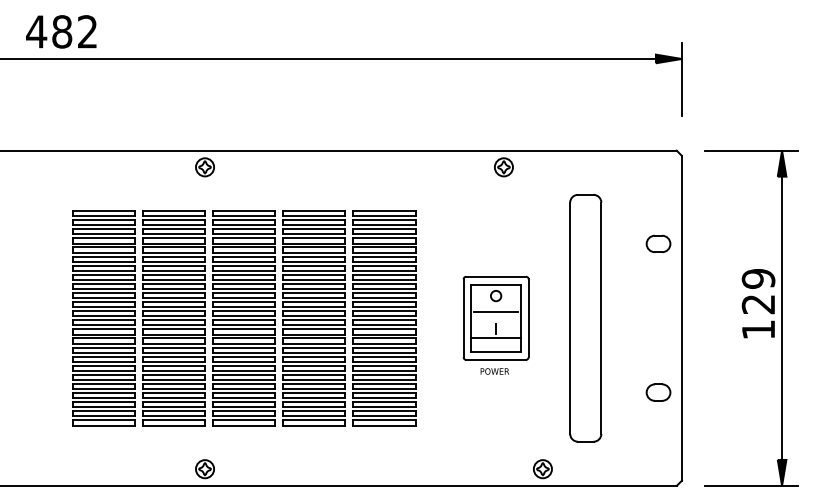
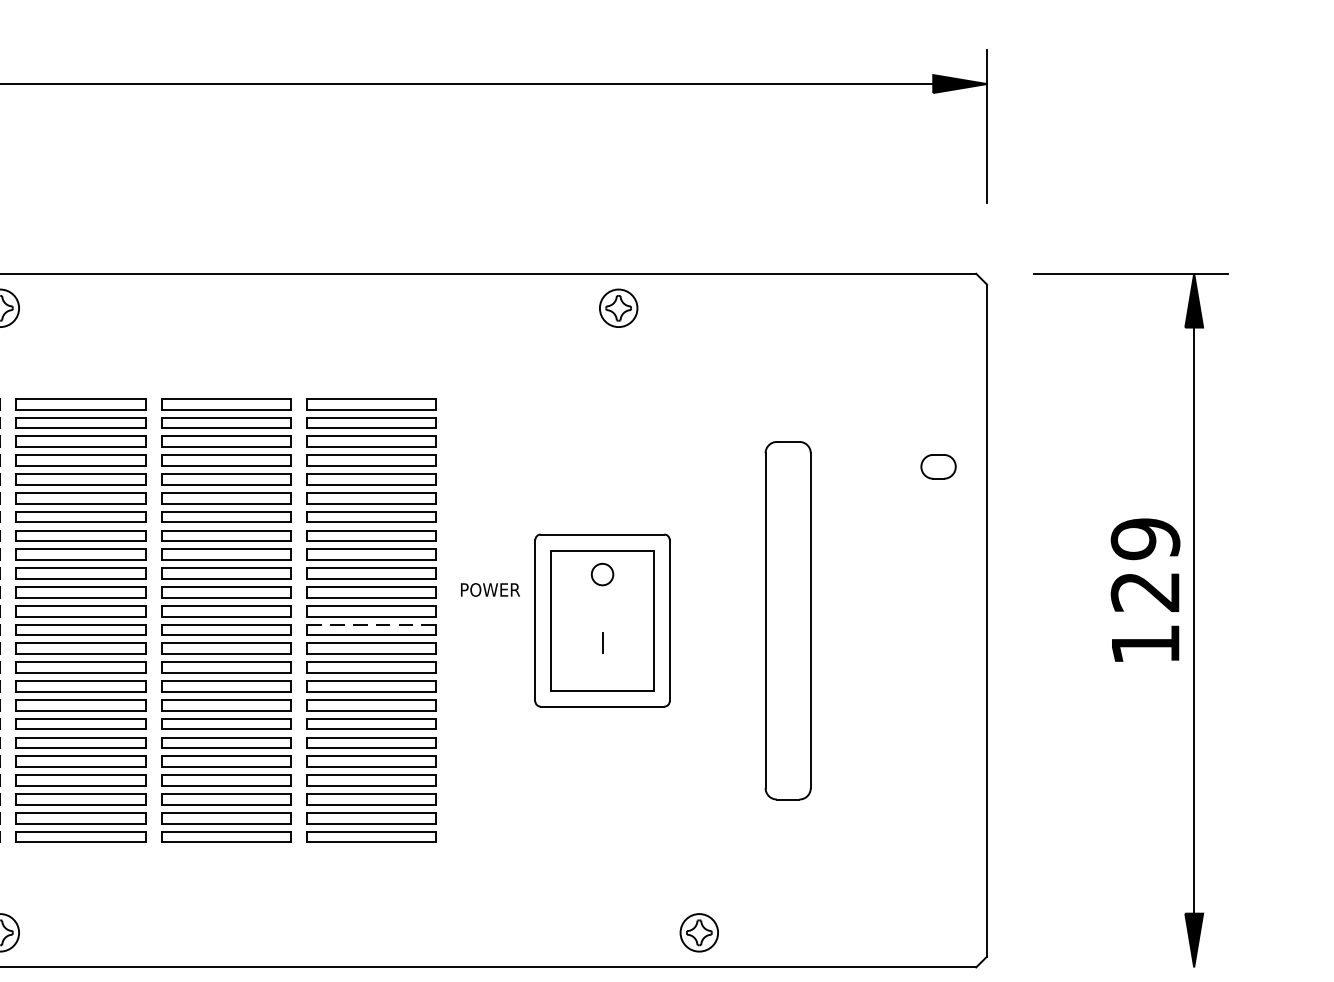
part: (658, 243) -> (938, 465), size x0.7
line: (496, 311) -> (603, 606), removed
part: (585, 318) -> (787, 621), size x0.7
line: (383, 320) -> (369, 625), solid -> dashed
line: (495, 338) -> (601, 662), removed
text: (494, 371) -> (489, 589), moved
part: (658, 392) -> (938, 774), removed
line: (751, 485) -> (1130, 966), removed

